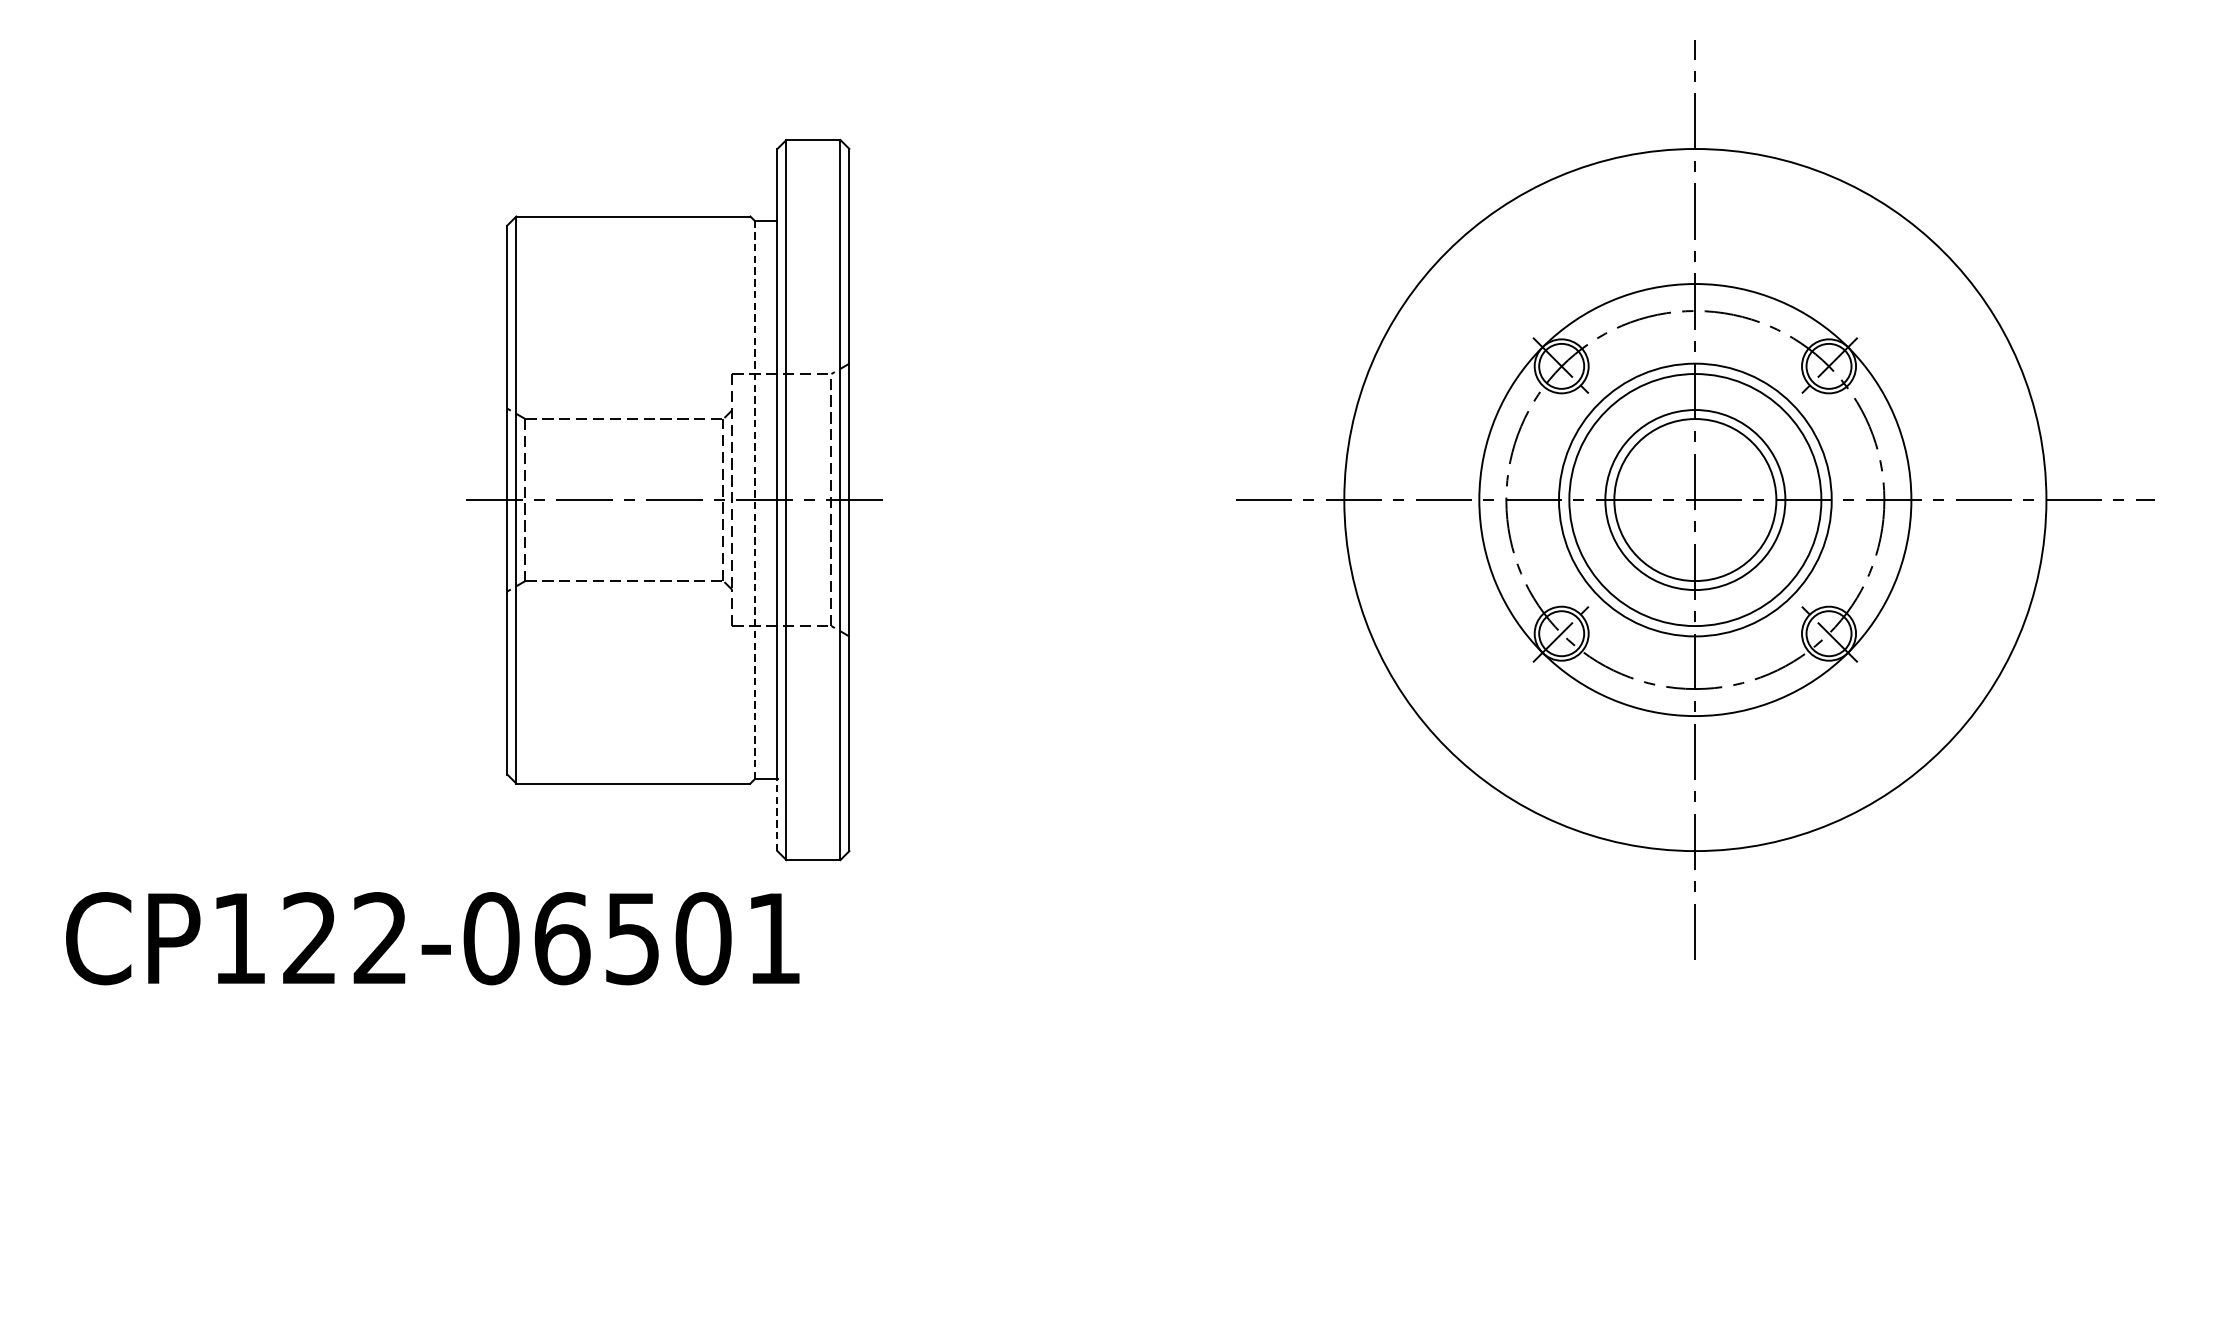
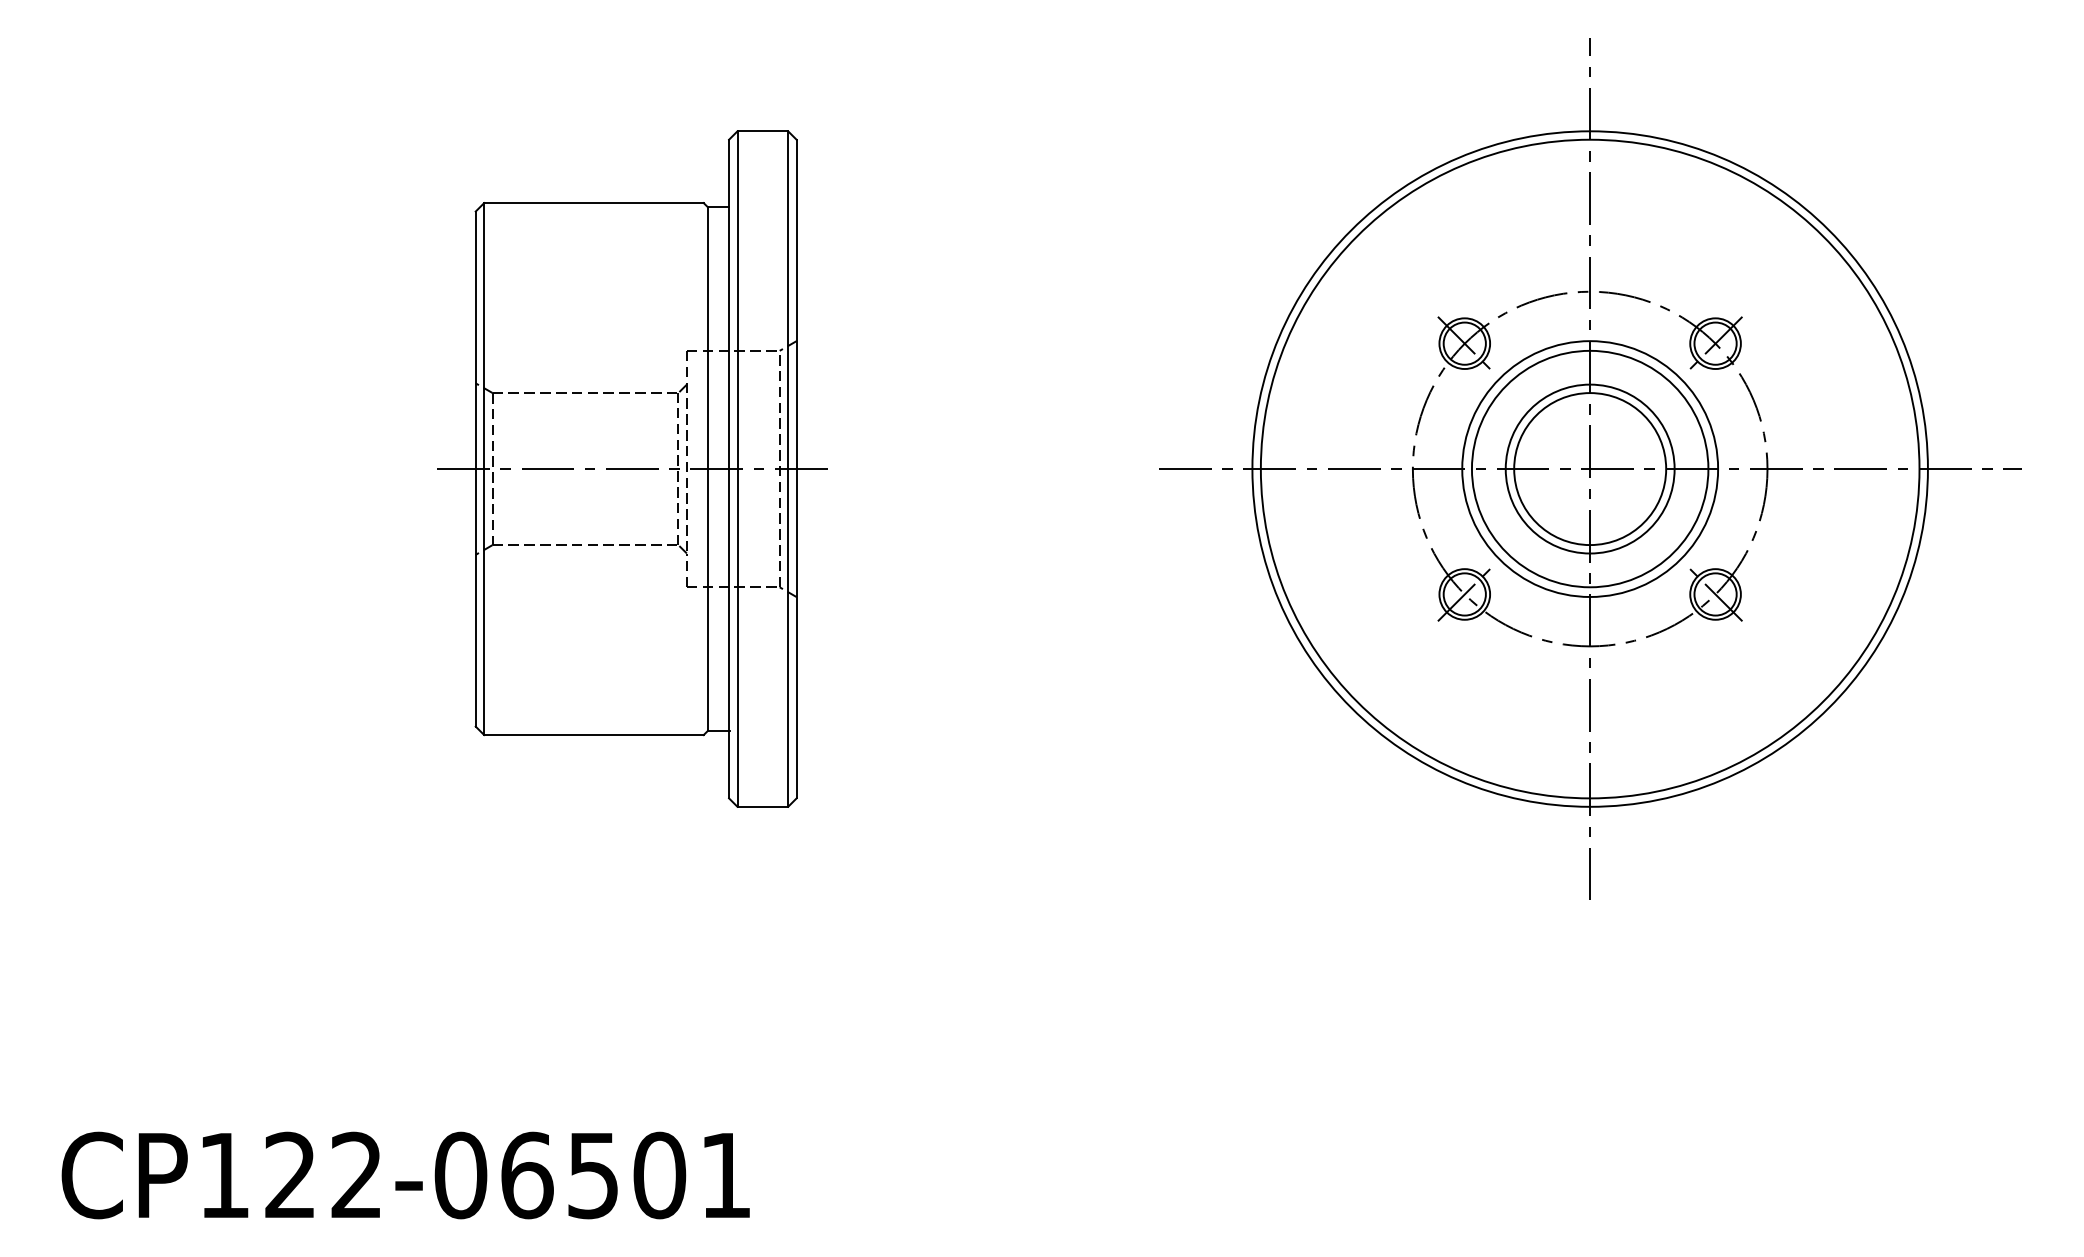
circle: (1694, 499) -> (1589, 468), size x1.67
line: (754, 500) -> (707, 469), dashed -> solid
line: (777, 814) -> (729, 764), dashed -> solid
text: (432, 938) -> (405, 1175), moved

